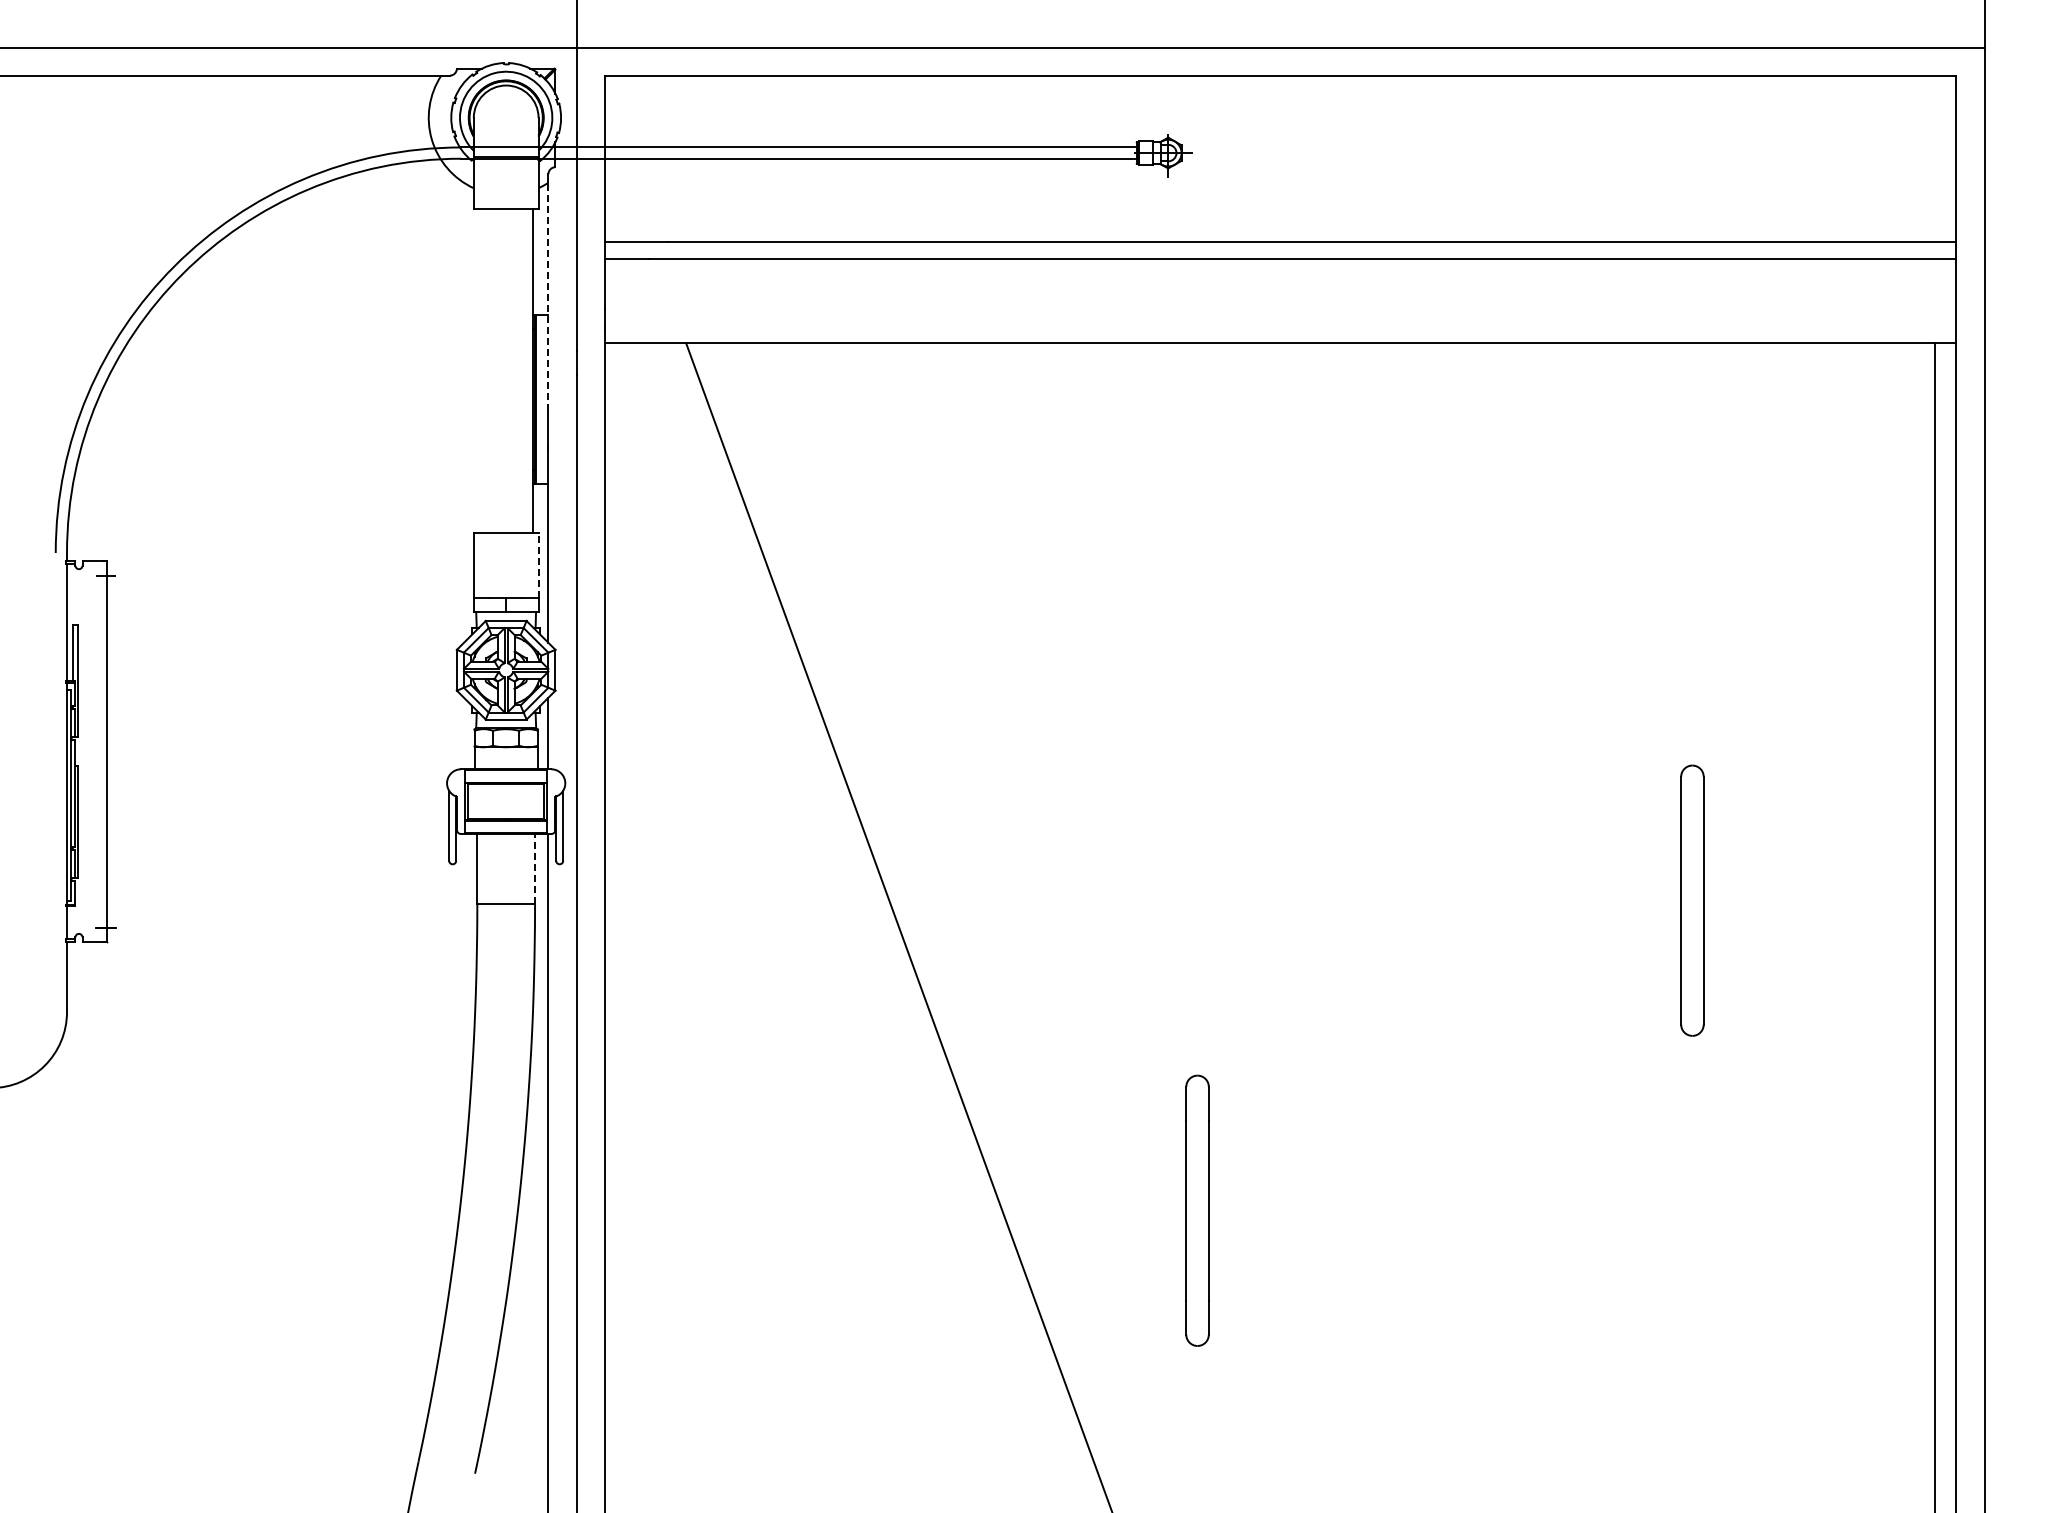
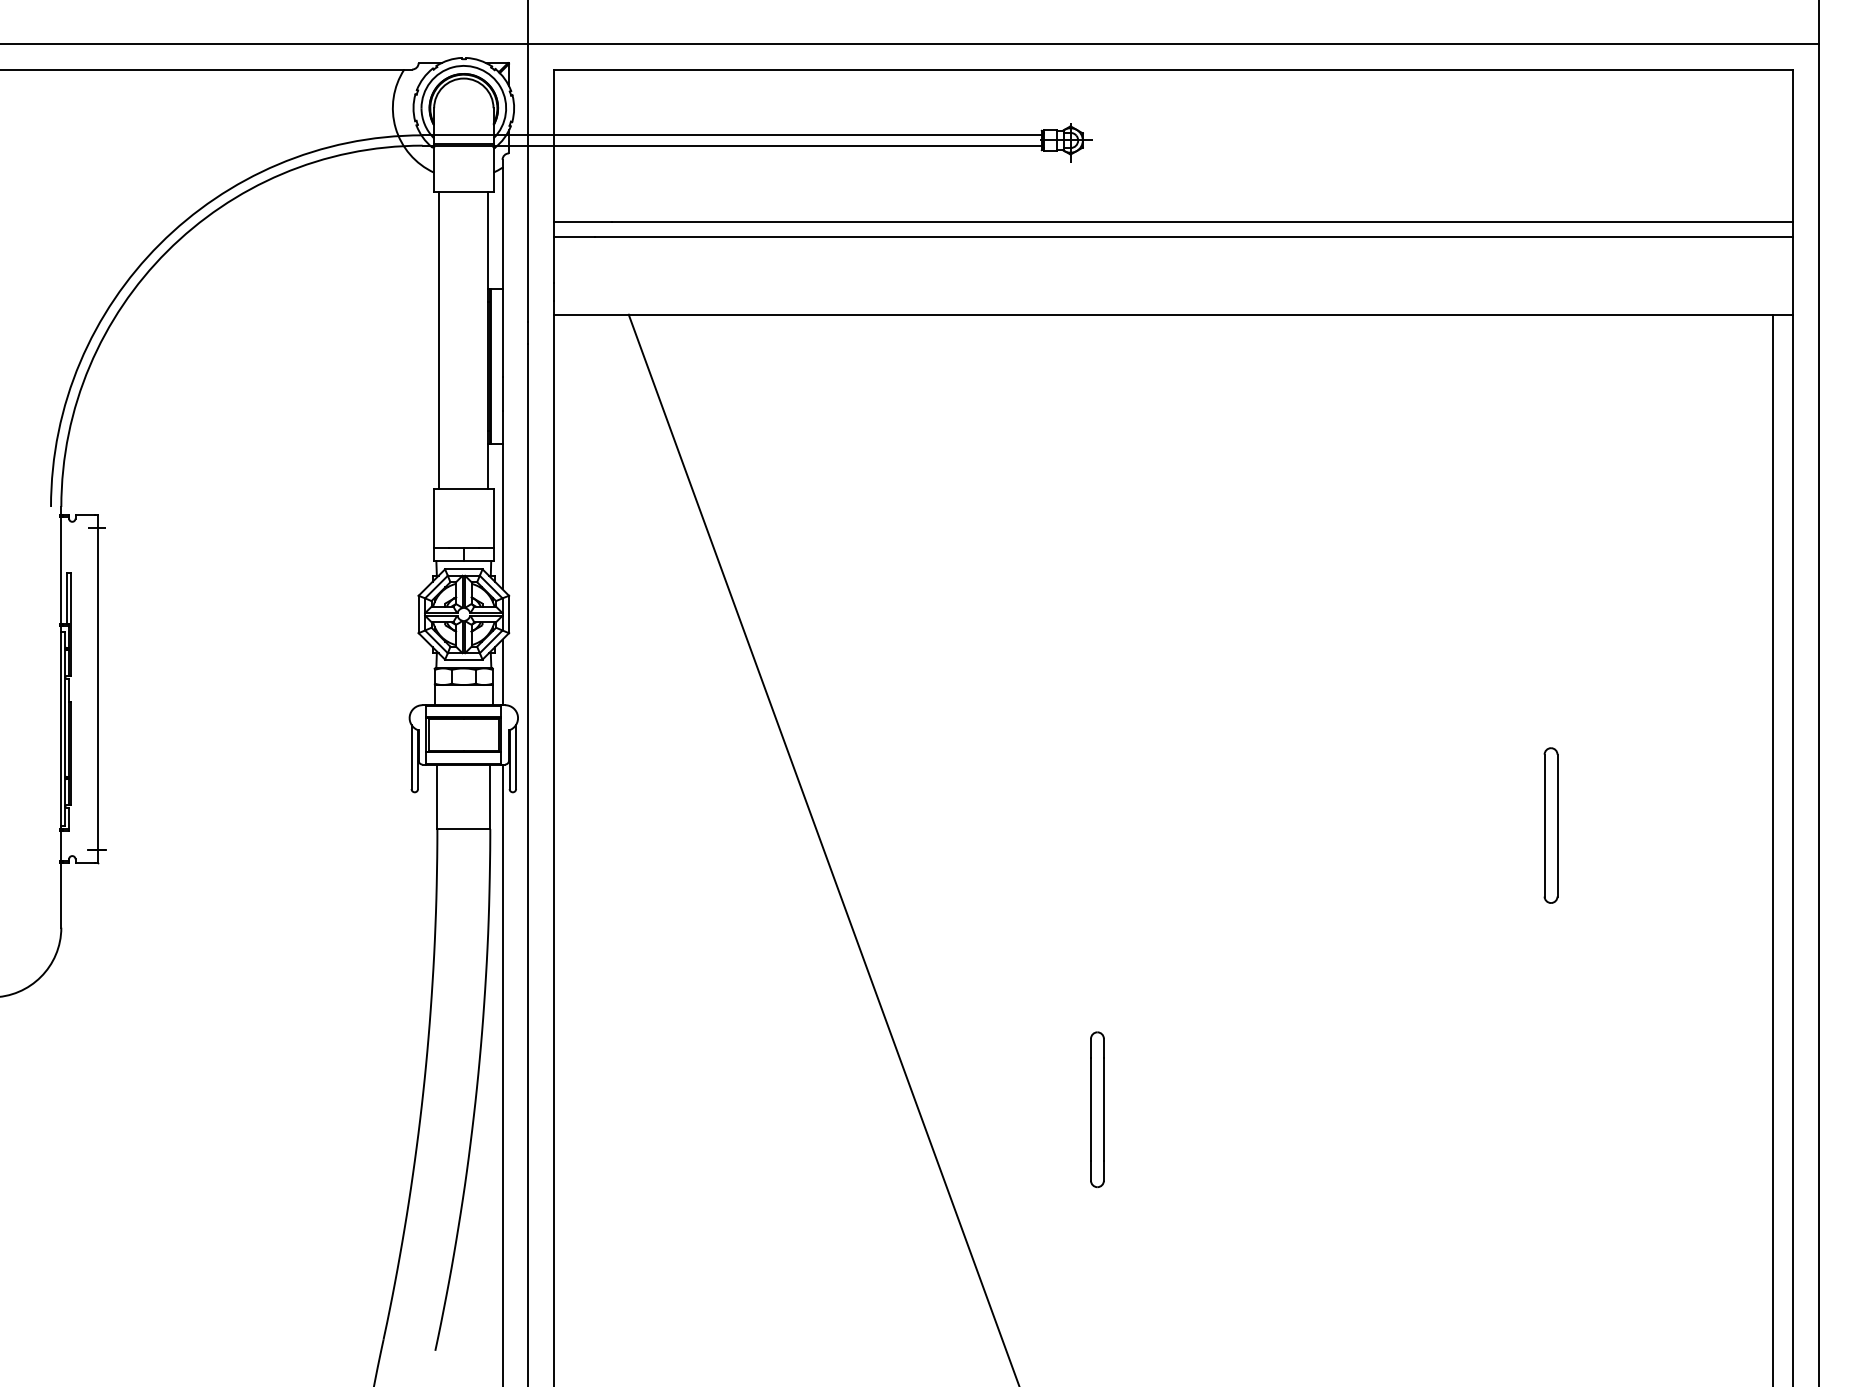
line: (548, 296) -> (502, 271), dashed -> solid
line: (479, 371) -> (439, 340), added
line: (538, 565) -> (493, 518), dashed -> solid
line: (535, 868) -> (490, 796), dashed -> solid
part: (1692, 900) -> (1551, 825), size x0.62
part: (1197, 1210) -> (1097, 1109), size x0.62

